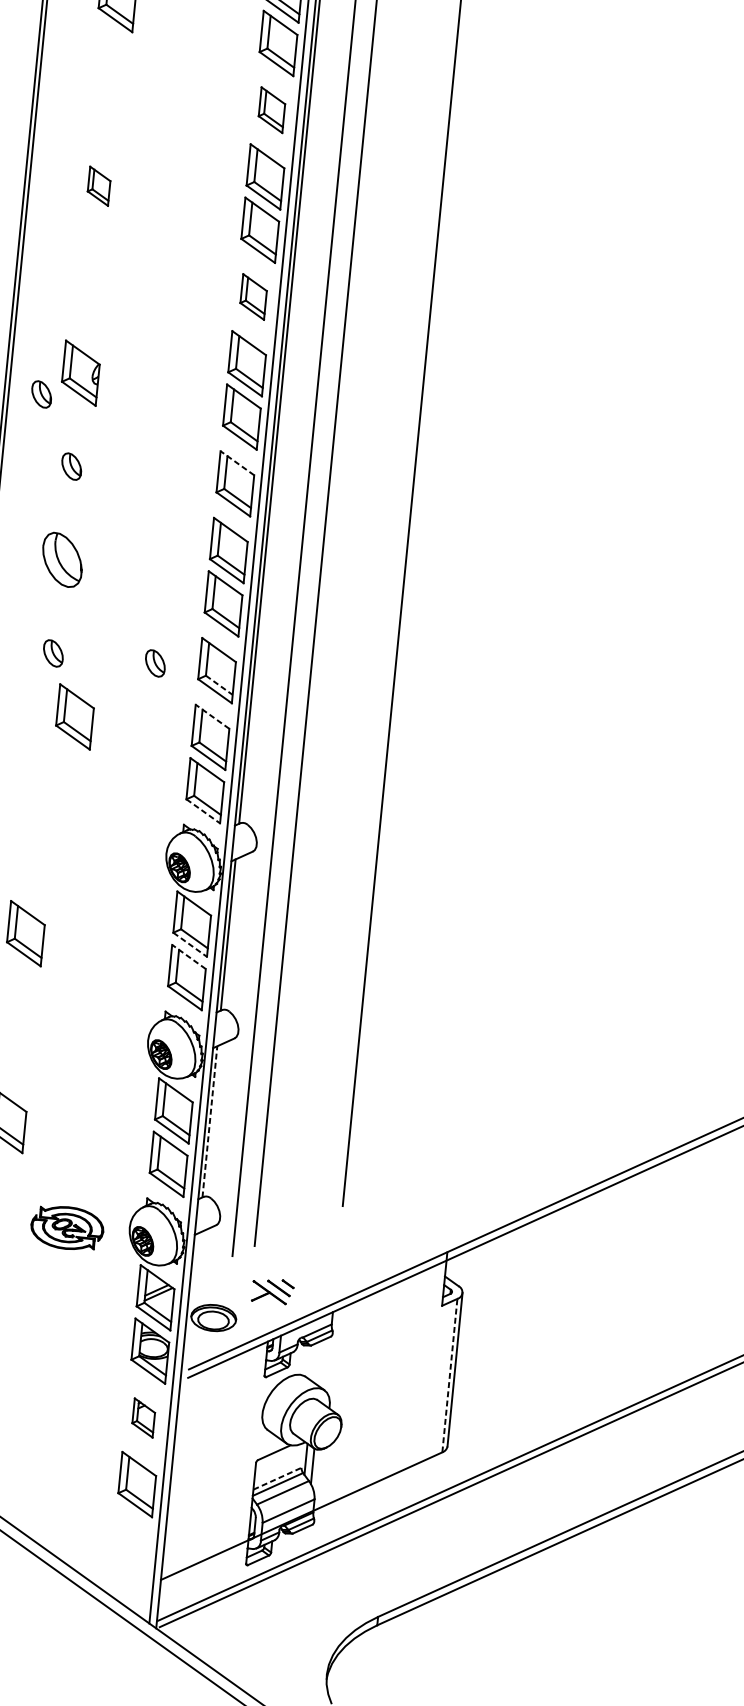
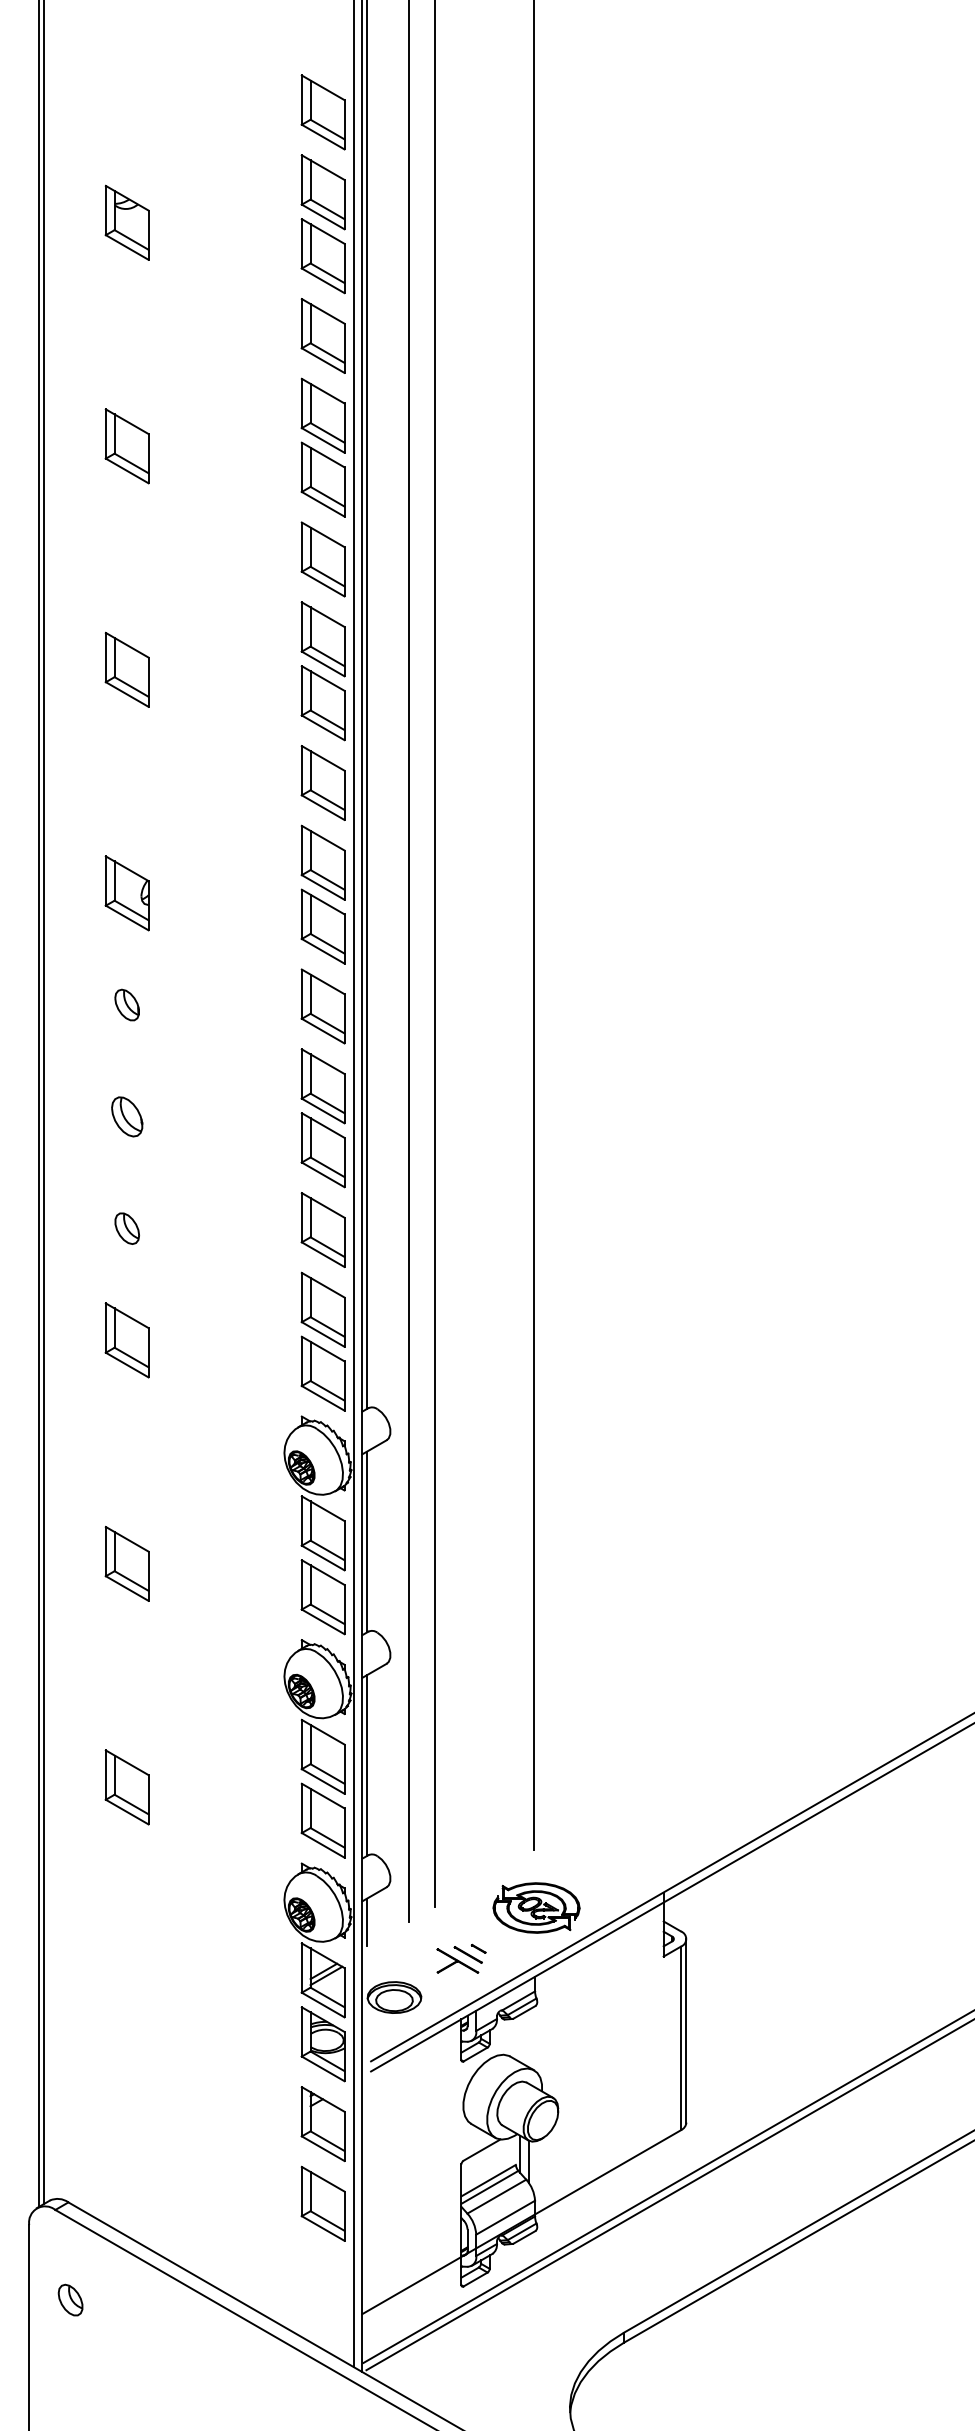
part: (271, 110) -> (322, 559), size x1.43
part: (98, 186) -> (126, 669), size x1.67
part: (253, 296) -> (322, 782), size x1.43
part: (41, 393) -> (82, 922), removed
line: (237, 462) -> (323, 981), dashed -> solid
part: (62, 559) -> (127, 1116), size x0.62
part: (154, 663) -> (248, 1228), removed
line: (219, 685) -> (327, 1247), dashed -> solid
part: (74, 716) -> (126, 1340), moved
line: (212, 717) -> (323, 1285), dashed -> solid
line: (203, 811) -> (323, 1398), dashed -> solid
line: (190, 945) -> (323, 1558), dashed -> solid
line: (189, 956) -> (323, 1572), dashed -> solid
line: (210, 1121) -> (367, 1765), dashed -> solid
part: (67, 1227) -> (536, 1907), moved
line: (197, 1253) -> (367, 1922), added
line: (450, 1375) -> (681, 2038), dashed -> solid
part: (143, 1418) -> (322, 2124), size x1.67
line: (278, 1478) -> (489, 2180), dashed -> solid

